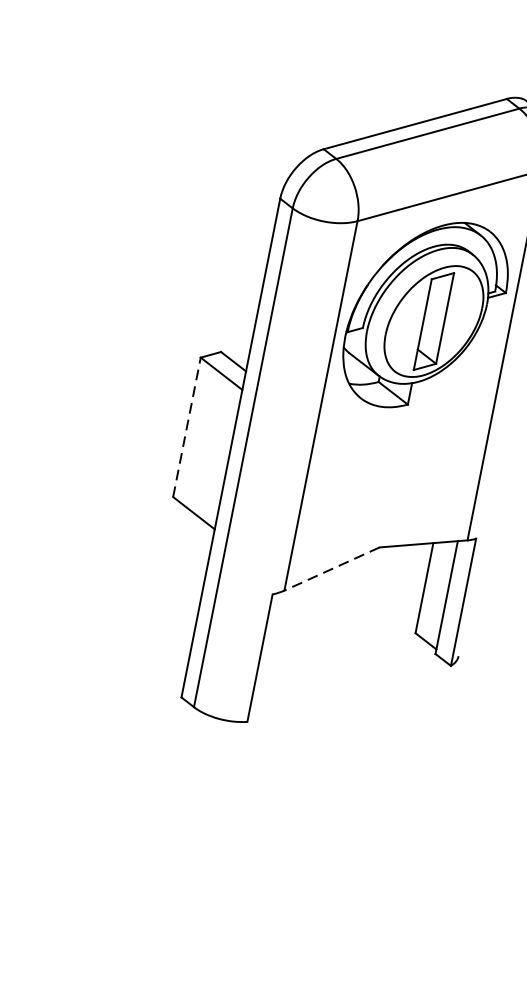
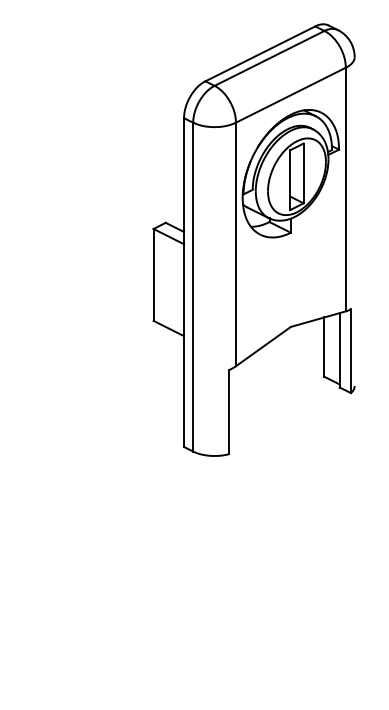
line: (186, 426) -> (153, 274), dashed -> solid
line: (332, 568) -> (263, 346), dashed -> solid

